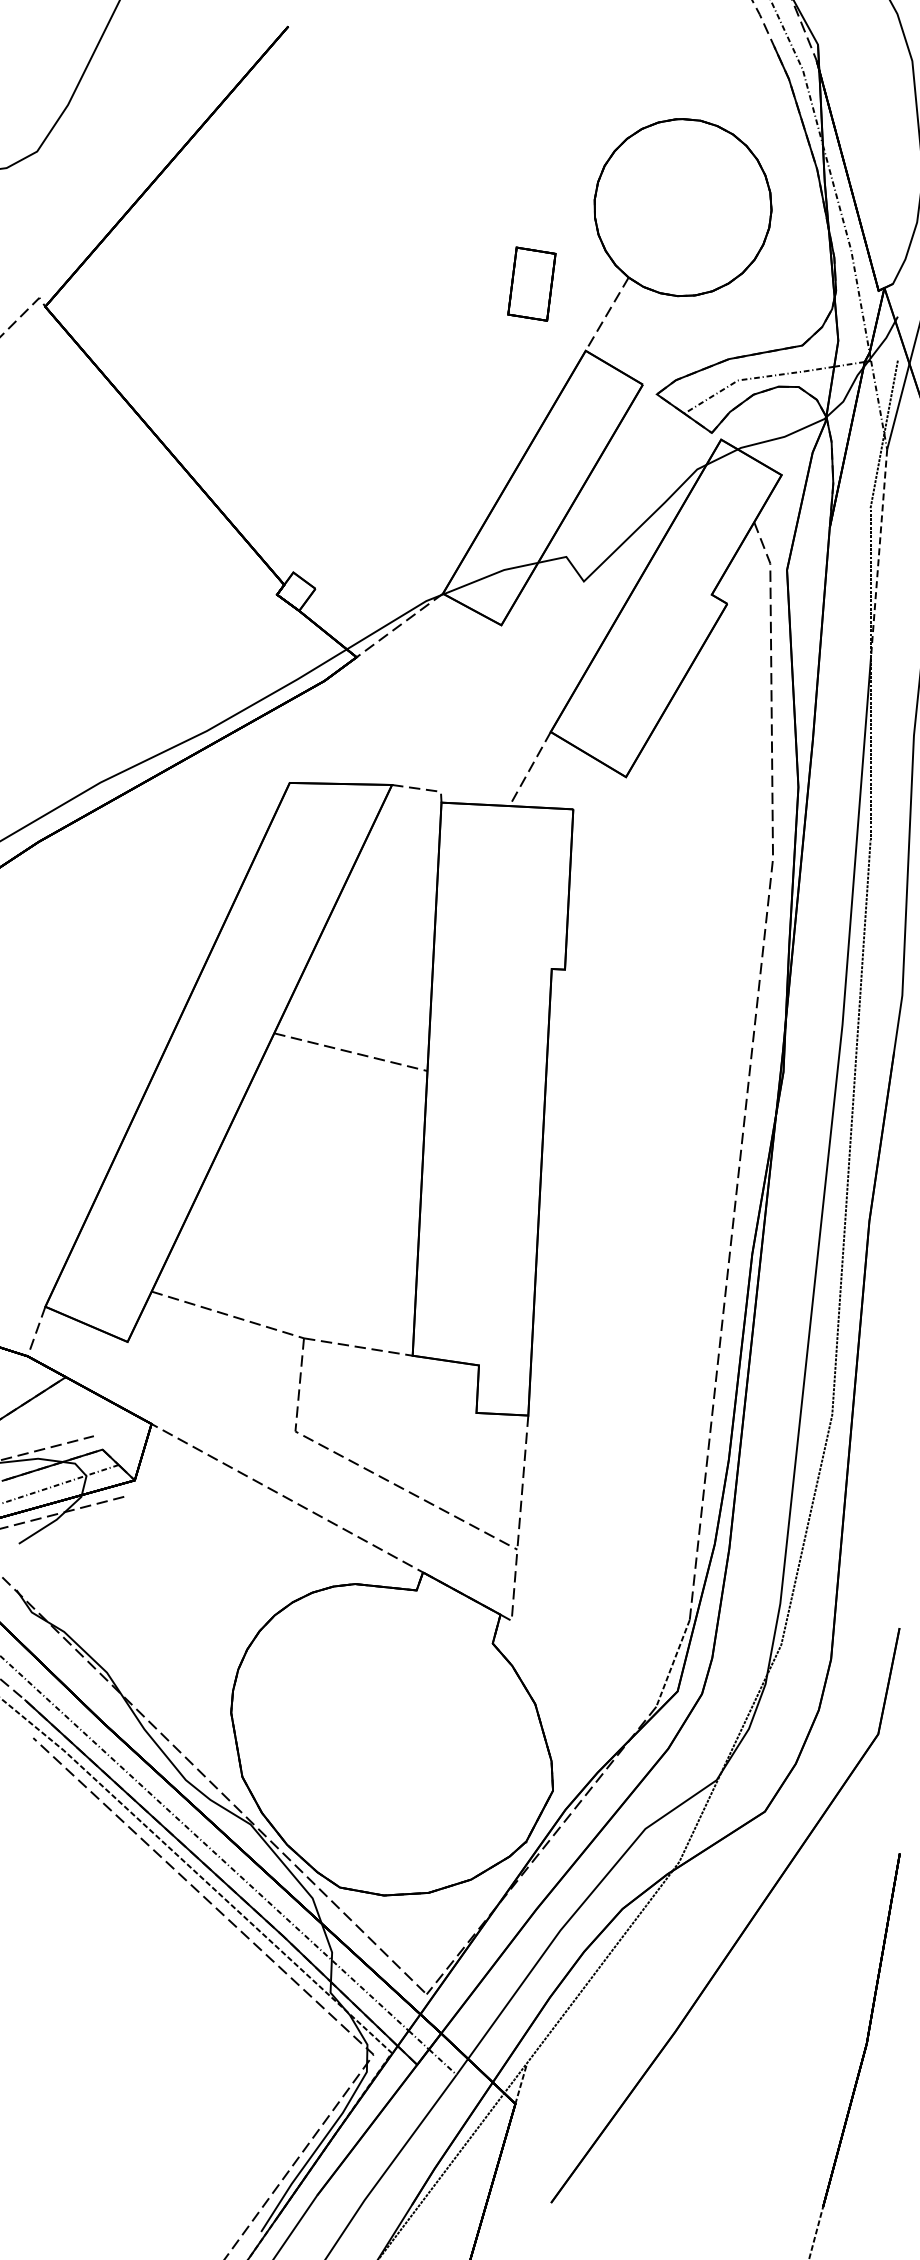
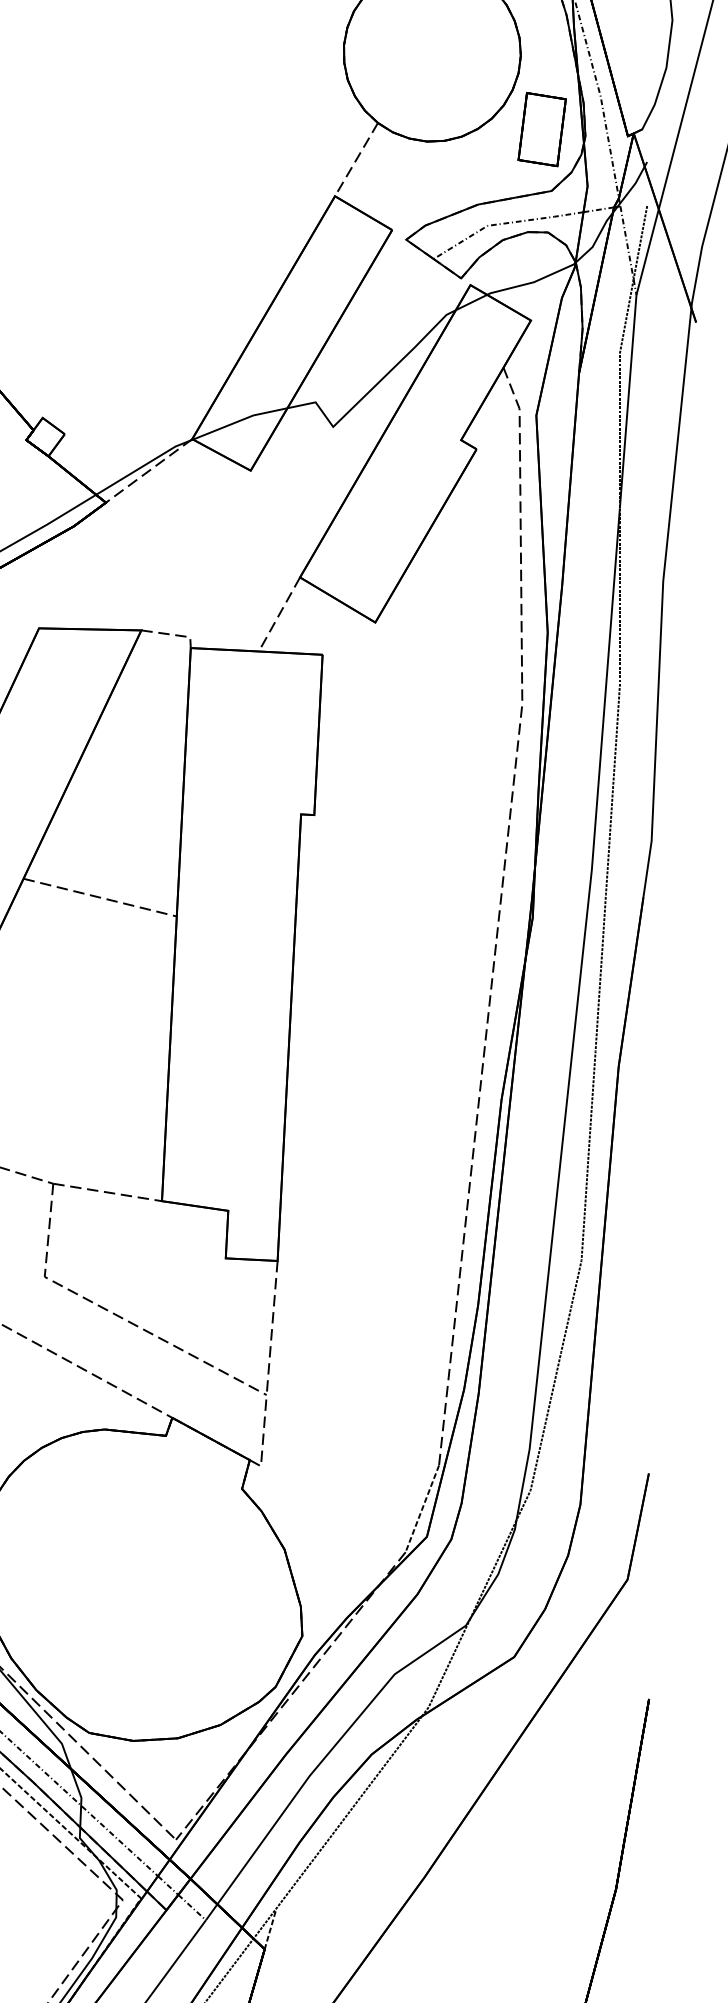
part: (531, 283) -> (541, 128), moved
line: (878, 556) -> (627, 401), dashed -> solid

